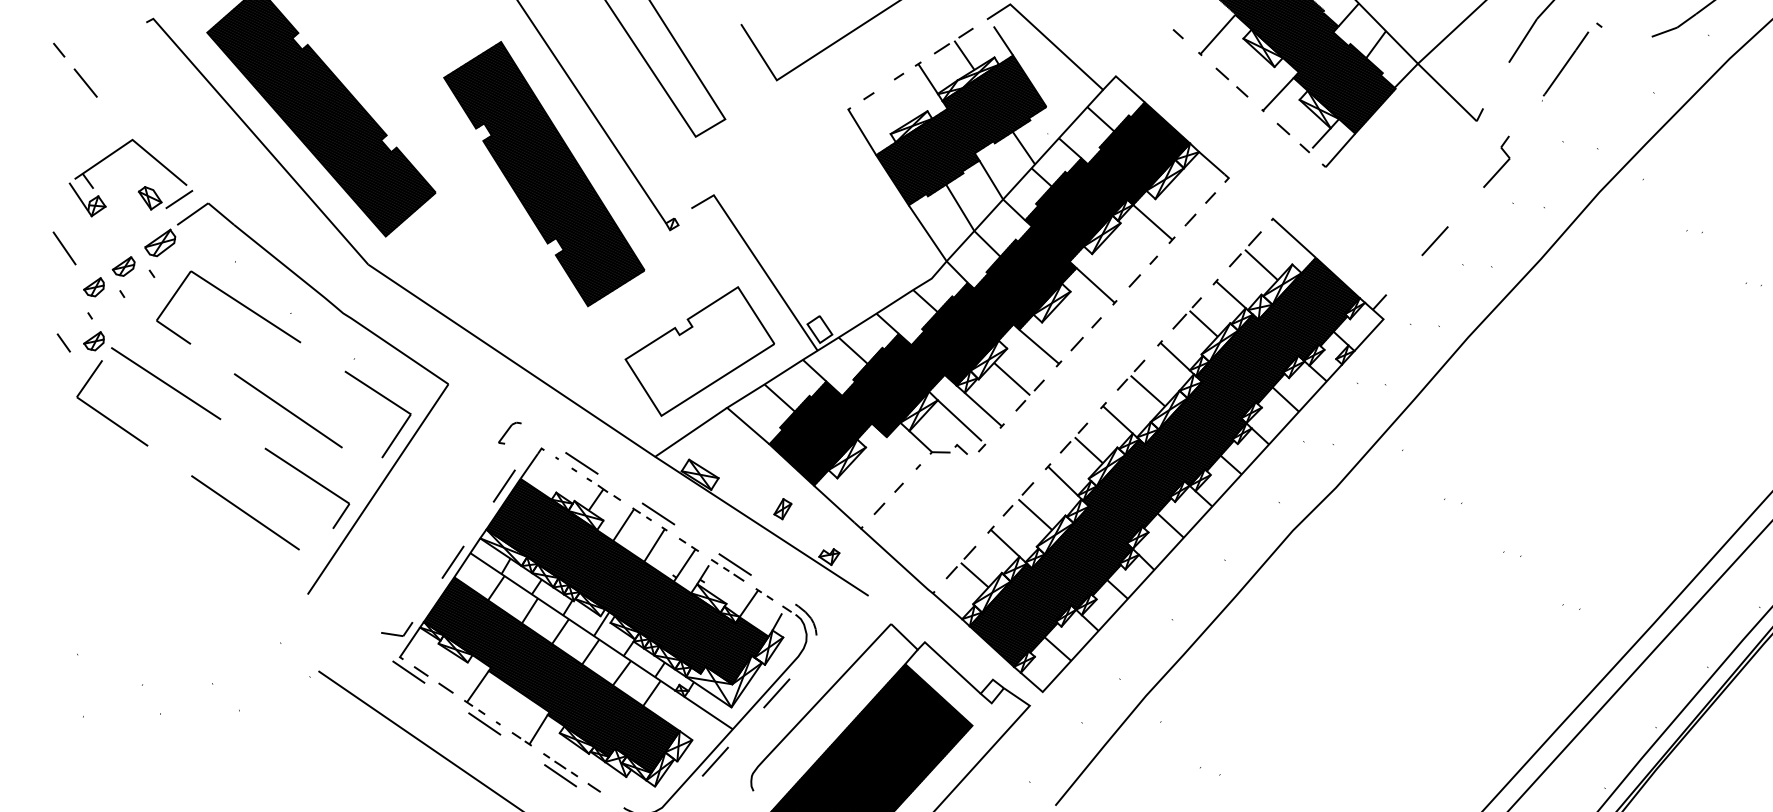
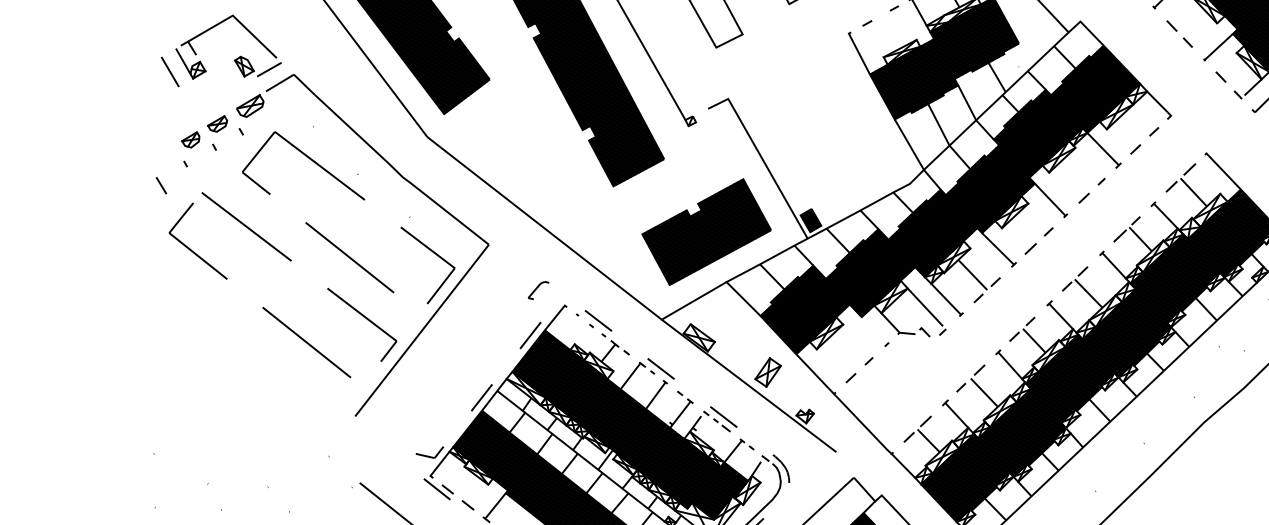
line: (64, 248) -> (170, 72), moved
fill: (819, 329) -> (810, 220), added
part: (93, 341) -> (186, 186), removed
hatch: (700, 350) -> (707, 231), added
part: (782, 508) -> (767, 371), size x1.67

